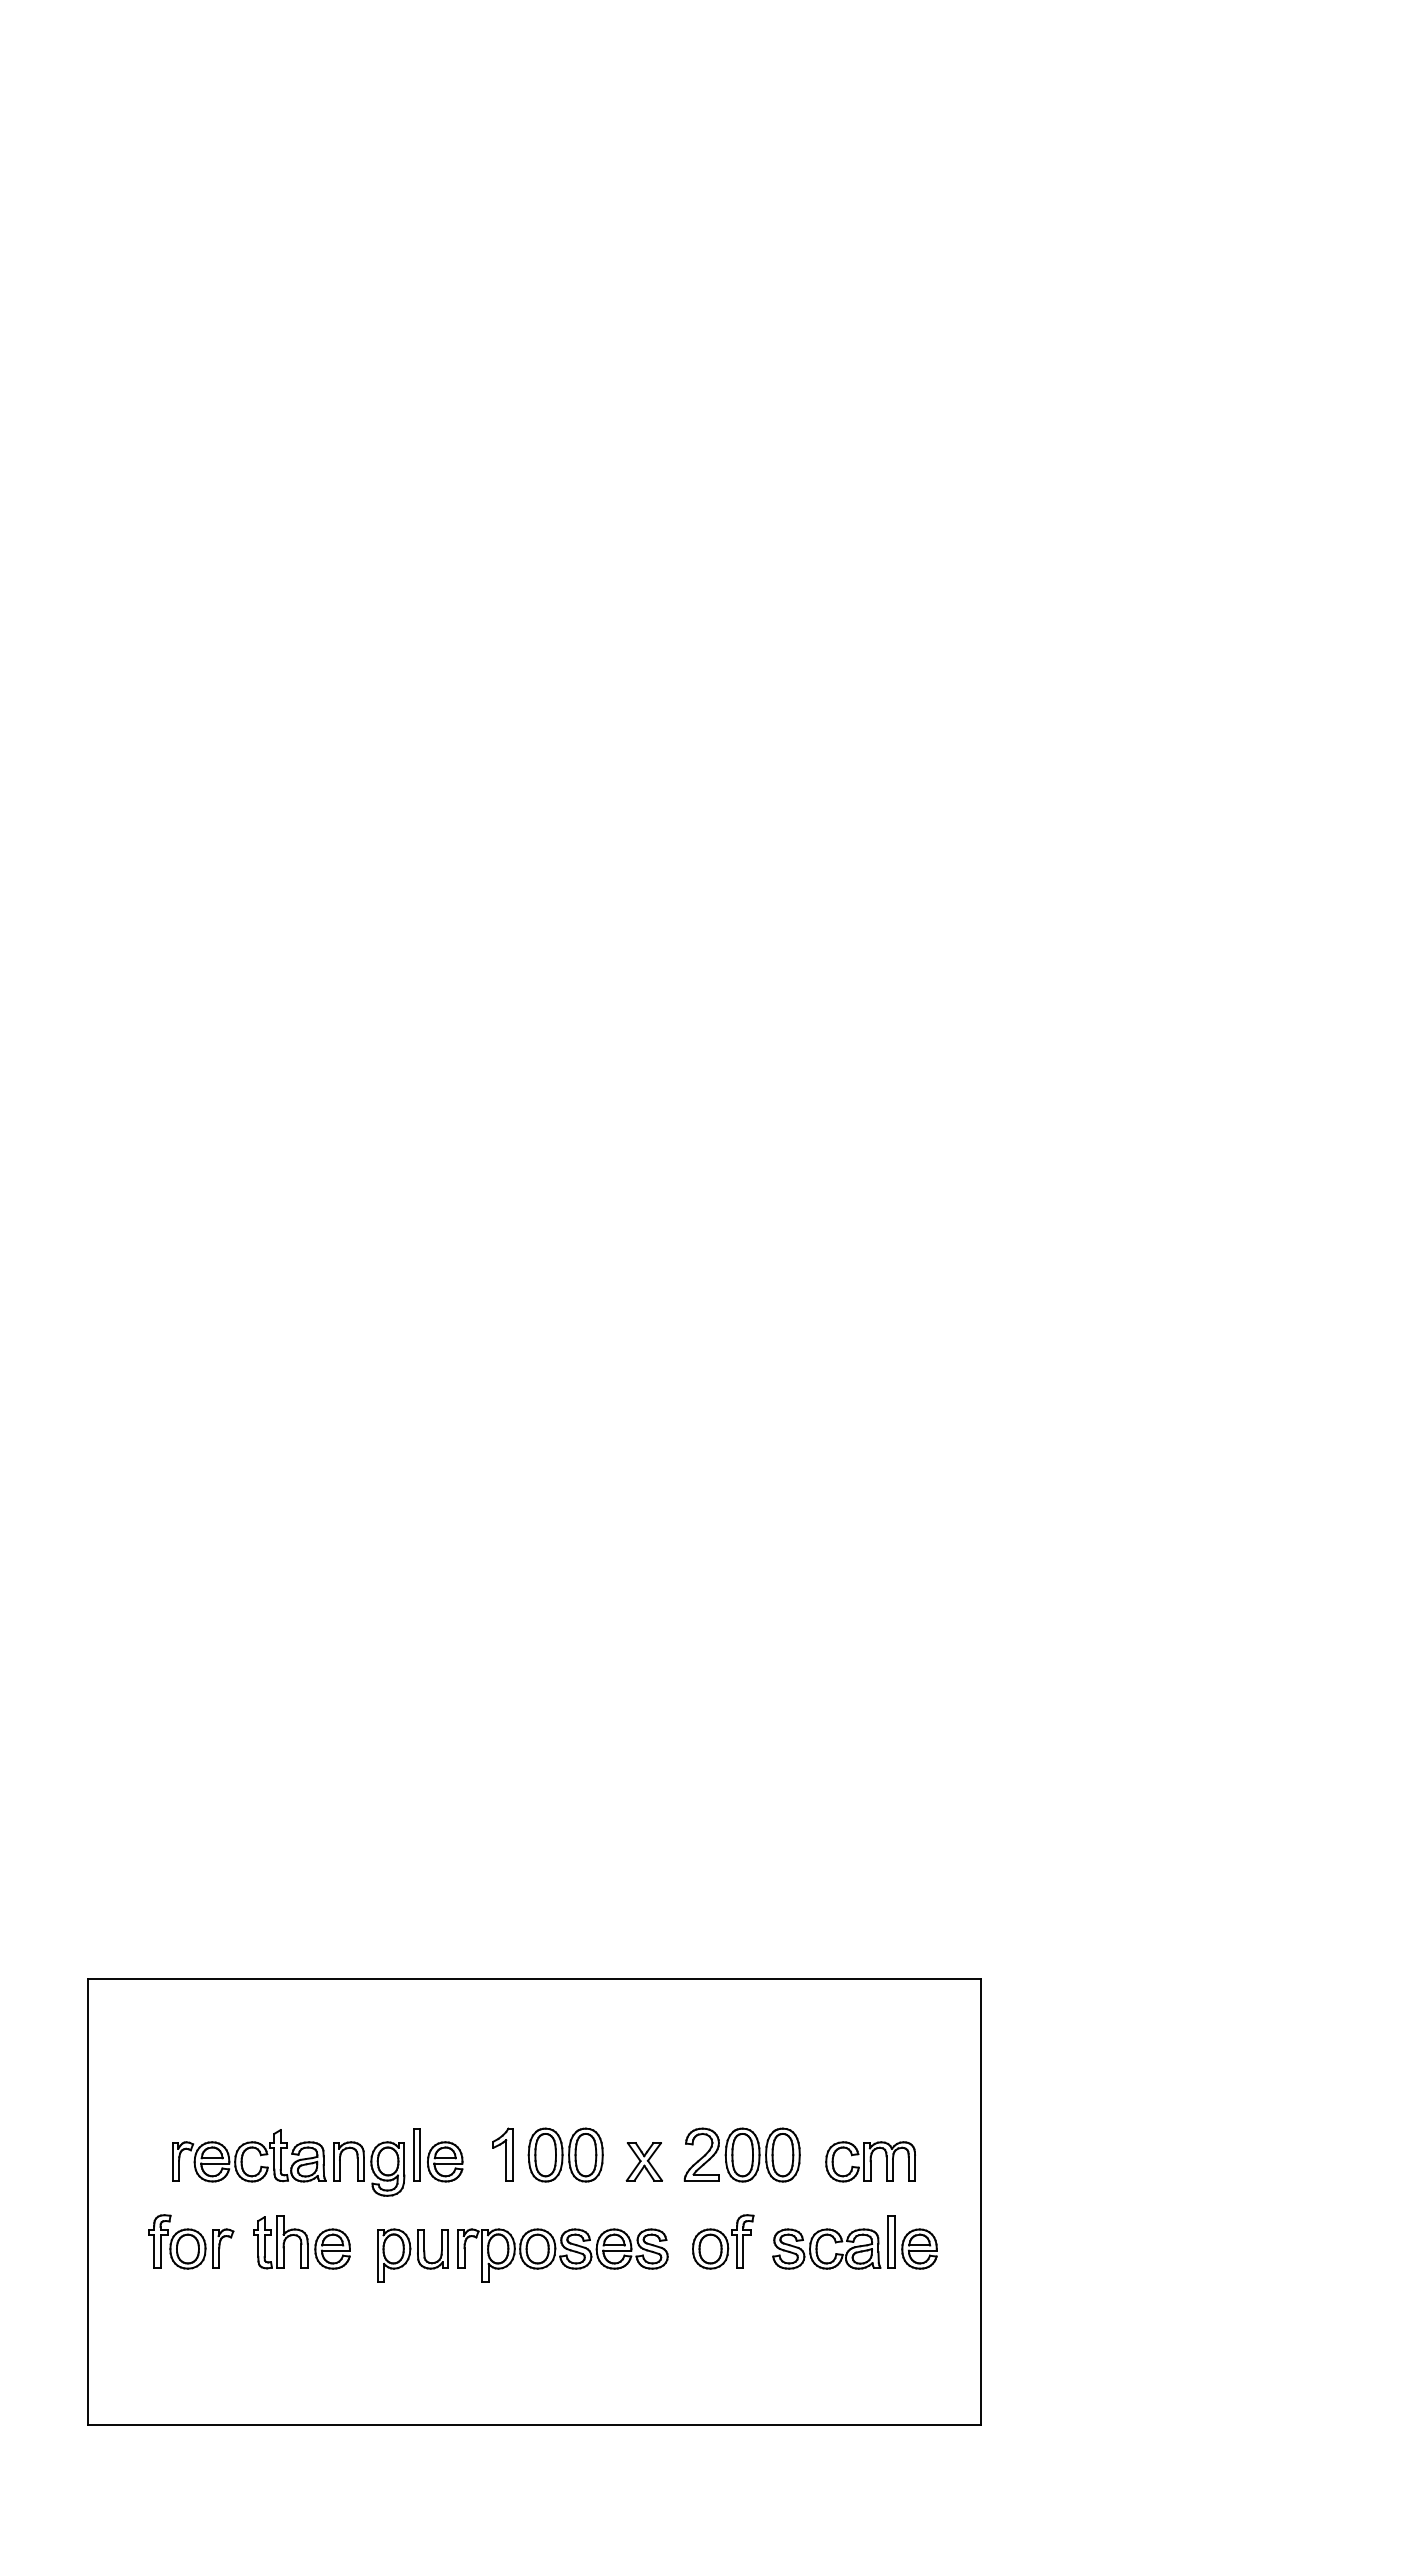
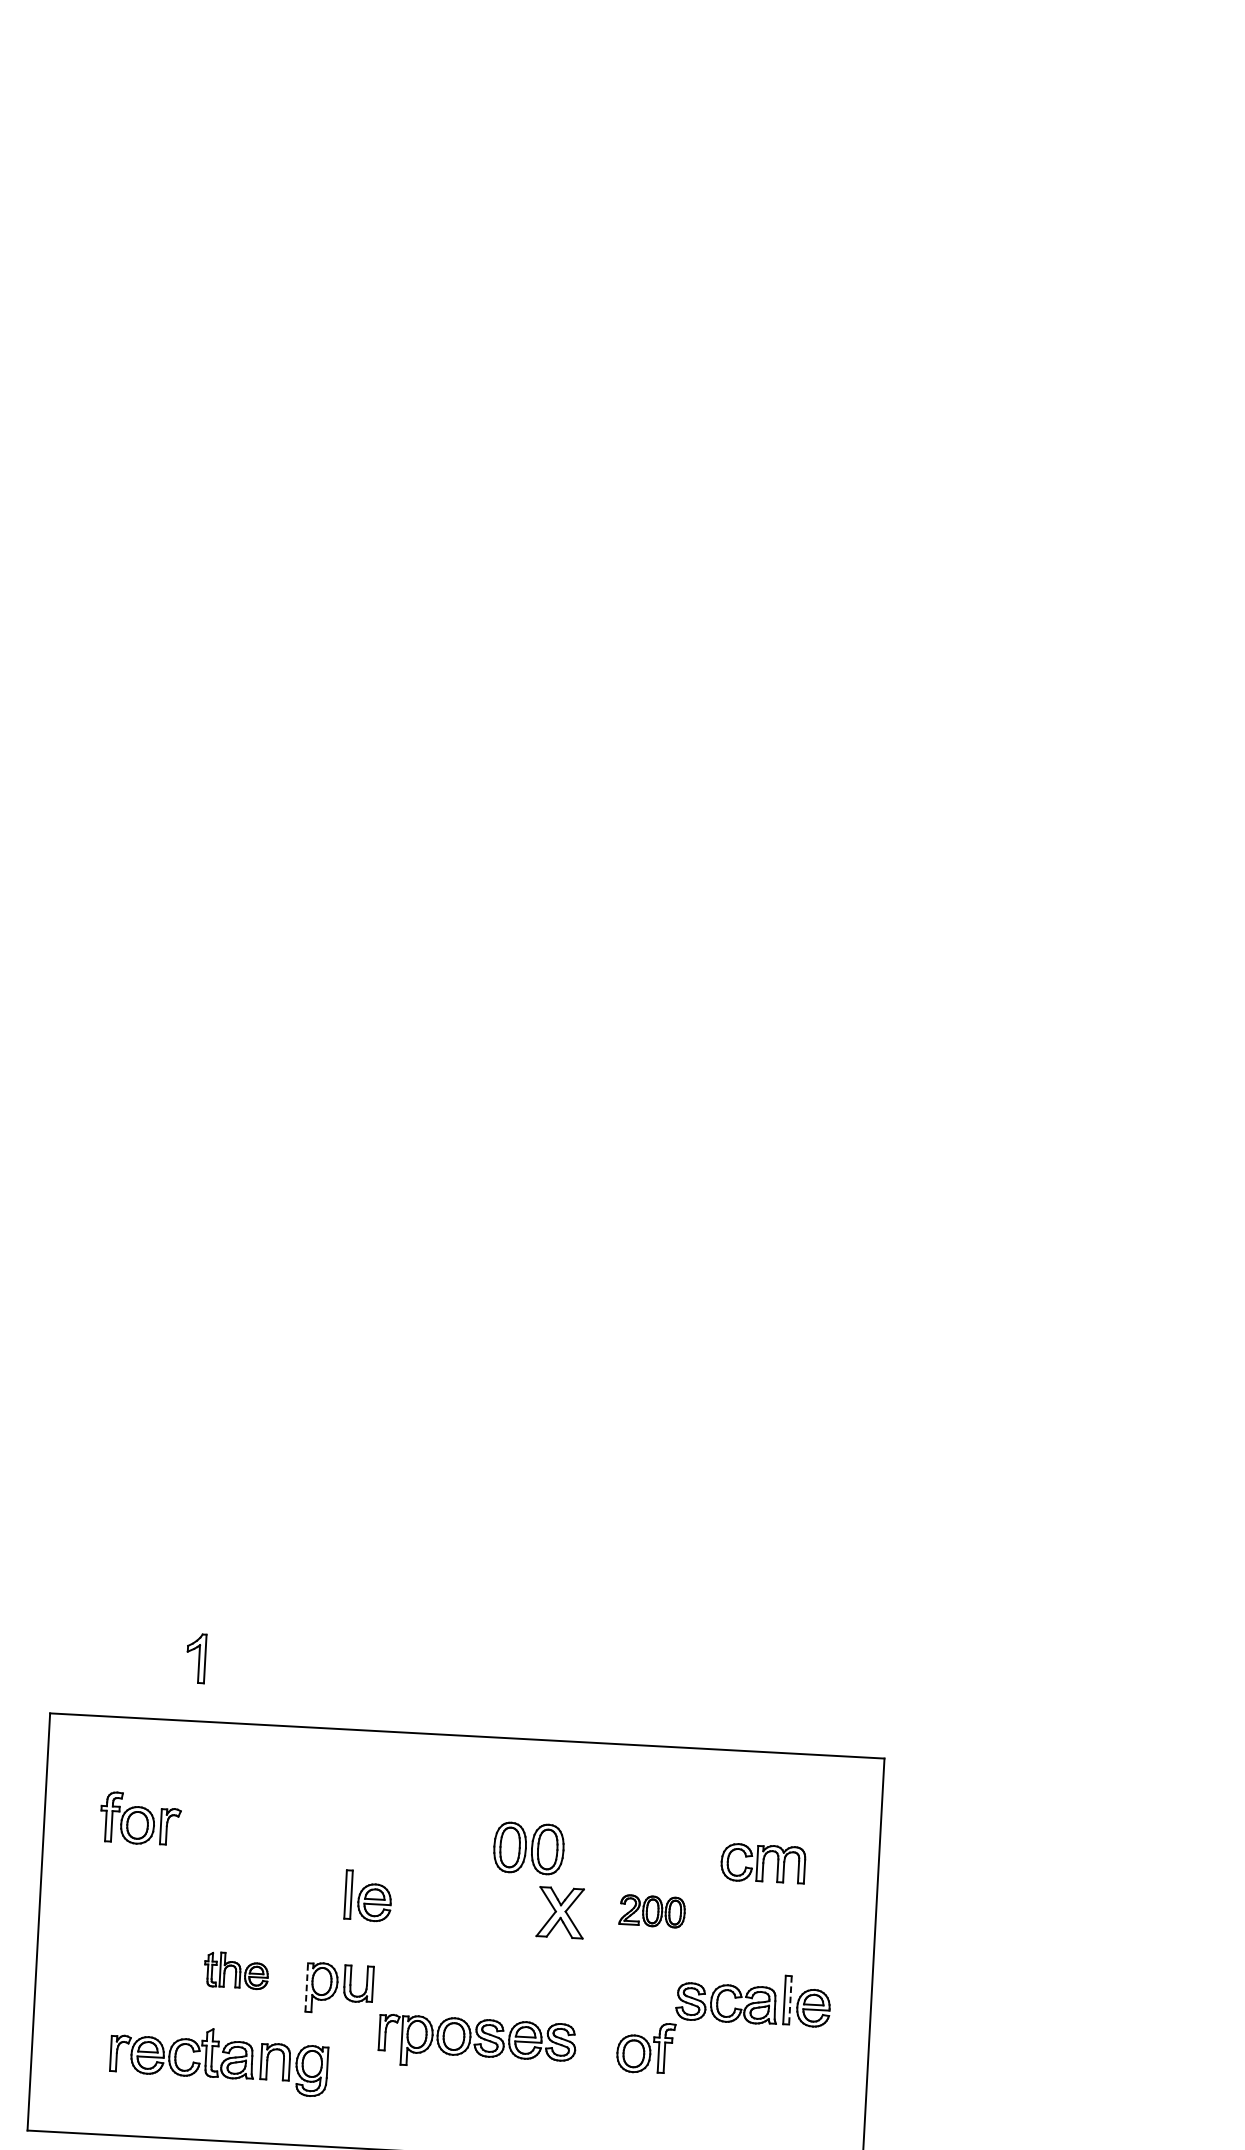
part: (502, 2154) -> (195, 1658), moved
part: (565, 2154) -> (528, 1847), moved
part: (741, 2154) -> (651, 1910), size x0.6
part: (643, 2161) -> (559, 1912), size x1.4
part: (870, 2161) -> (763, 1863), moved
part: (288, 2162) -> (219, 2059), moved
part: (191, 2241) -> (141, 1818), moved
part: (723, 2241) -> (646, 2047), moved
line: (894, 2241) -> (790, 1999), solid -> dashed
part: (301, 2242) -> (236, 1970), size x0.7
part: (562, 2255) -> (476, 2043), moved
line: (377, 2256) -> (306, 1987), solid -> dashed

